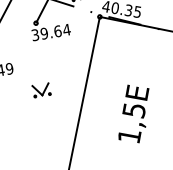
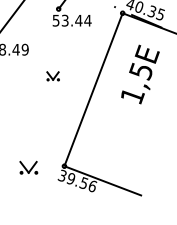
text: (46, 33) -> (67, 20), 39.64 -> 53.44
part: (40, 90) -> (52, 76), size x0.7
text: (133, 113) -> (140, 74), moved

